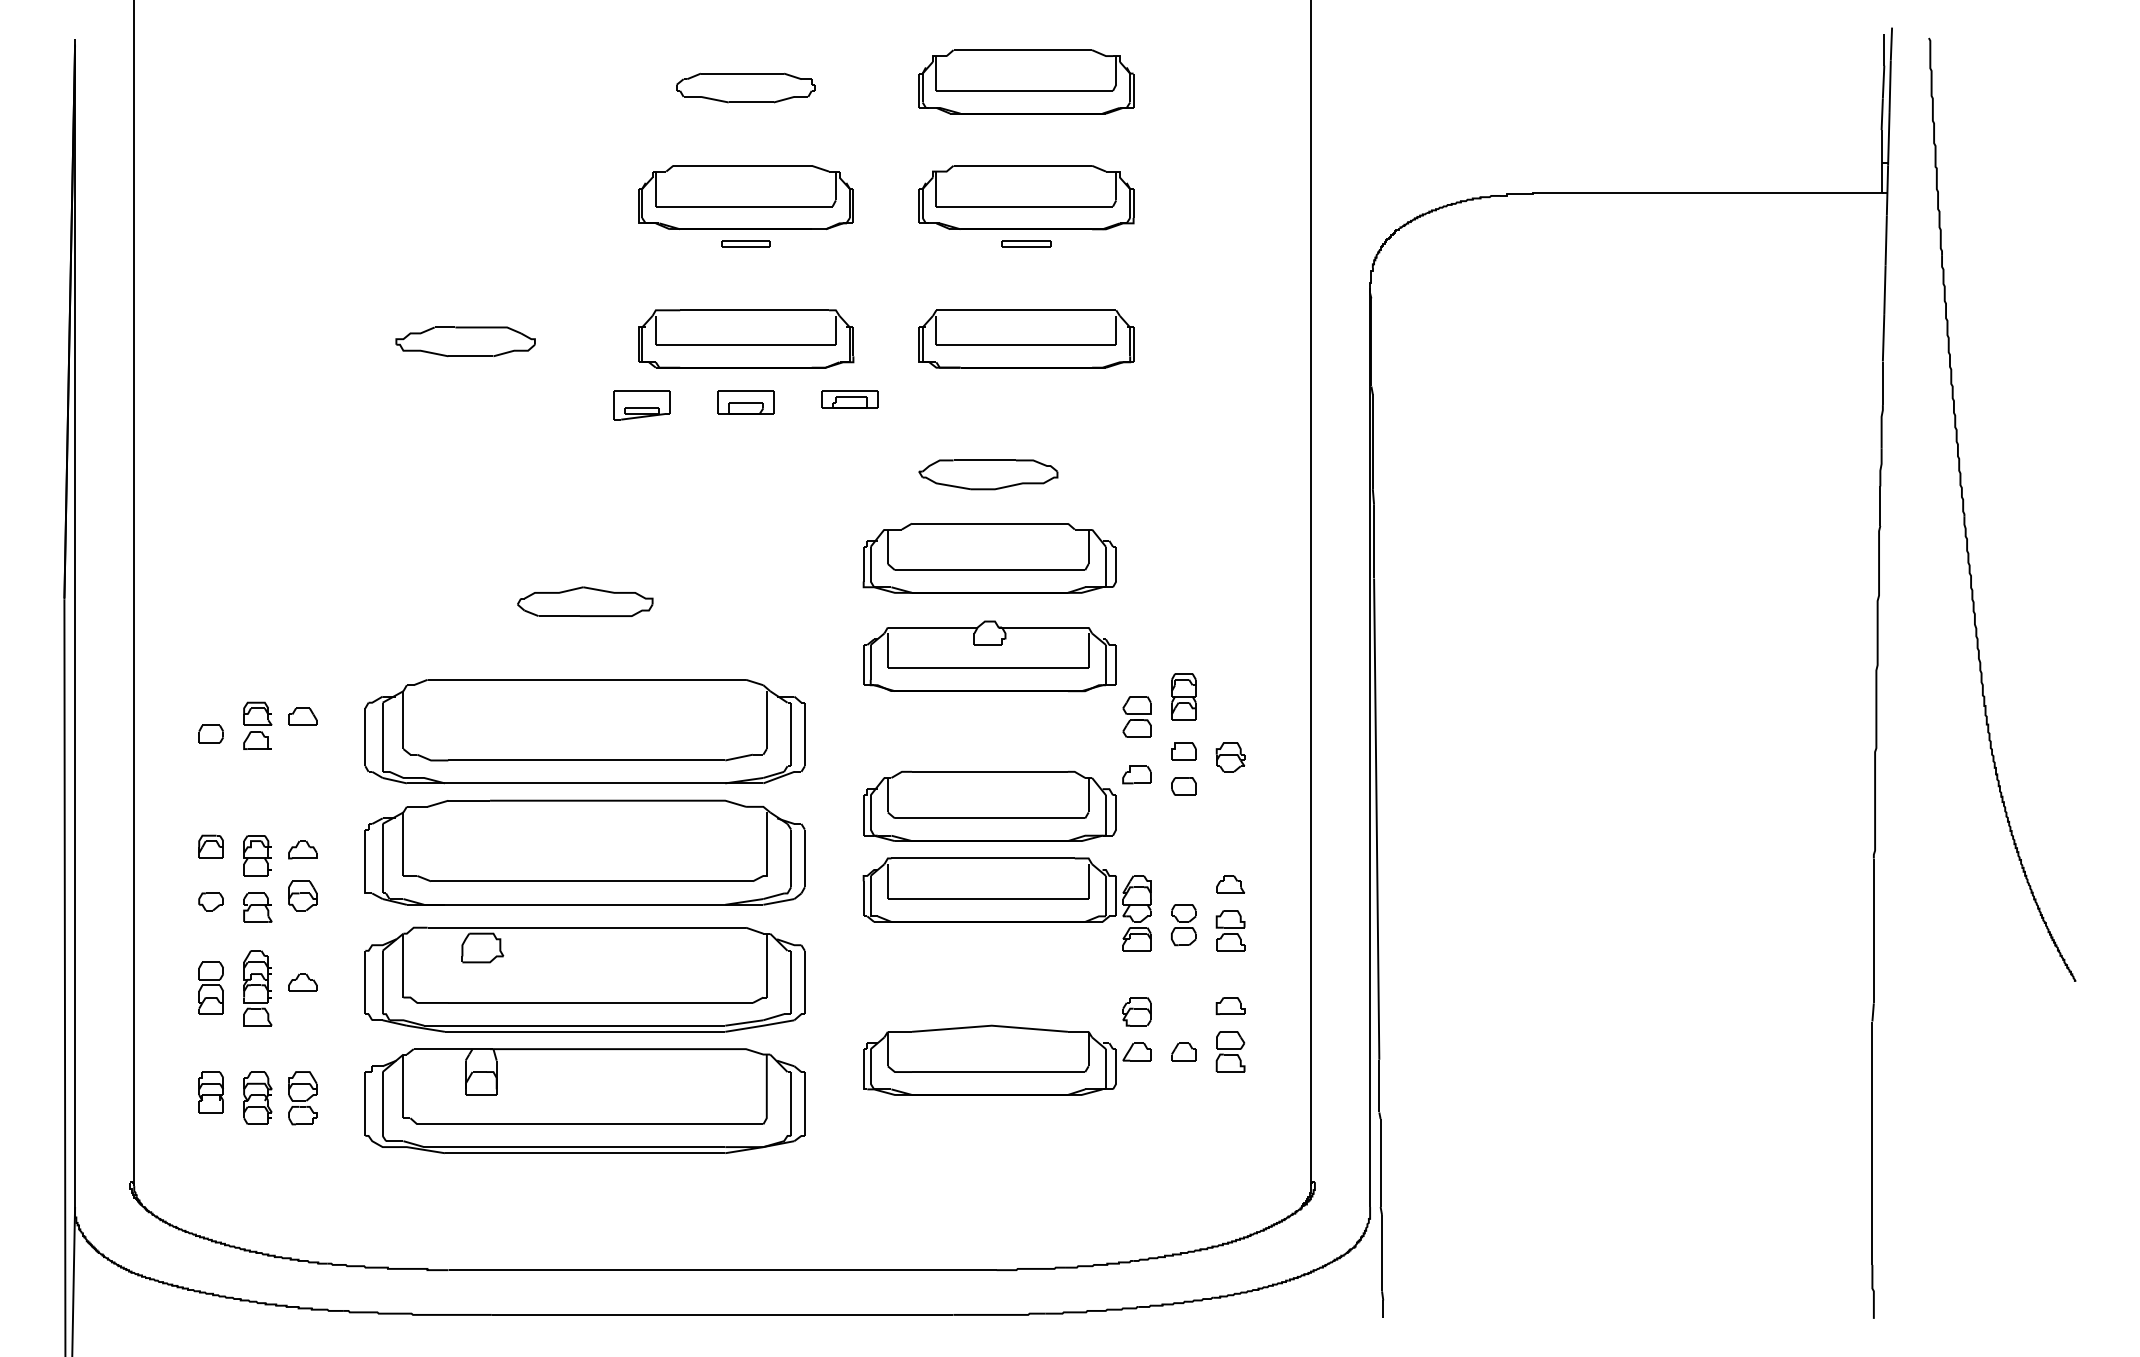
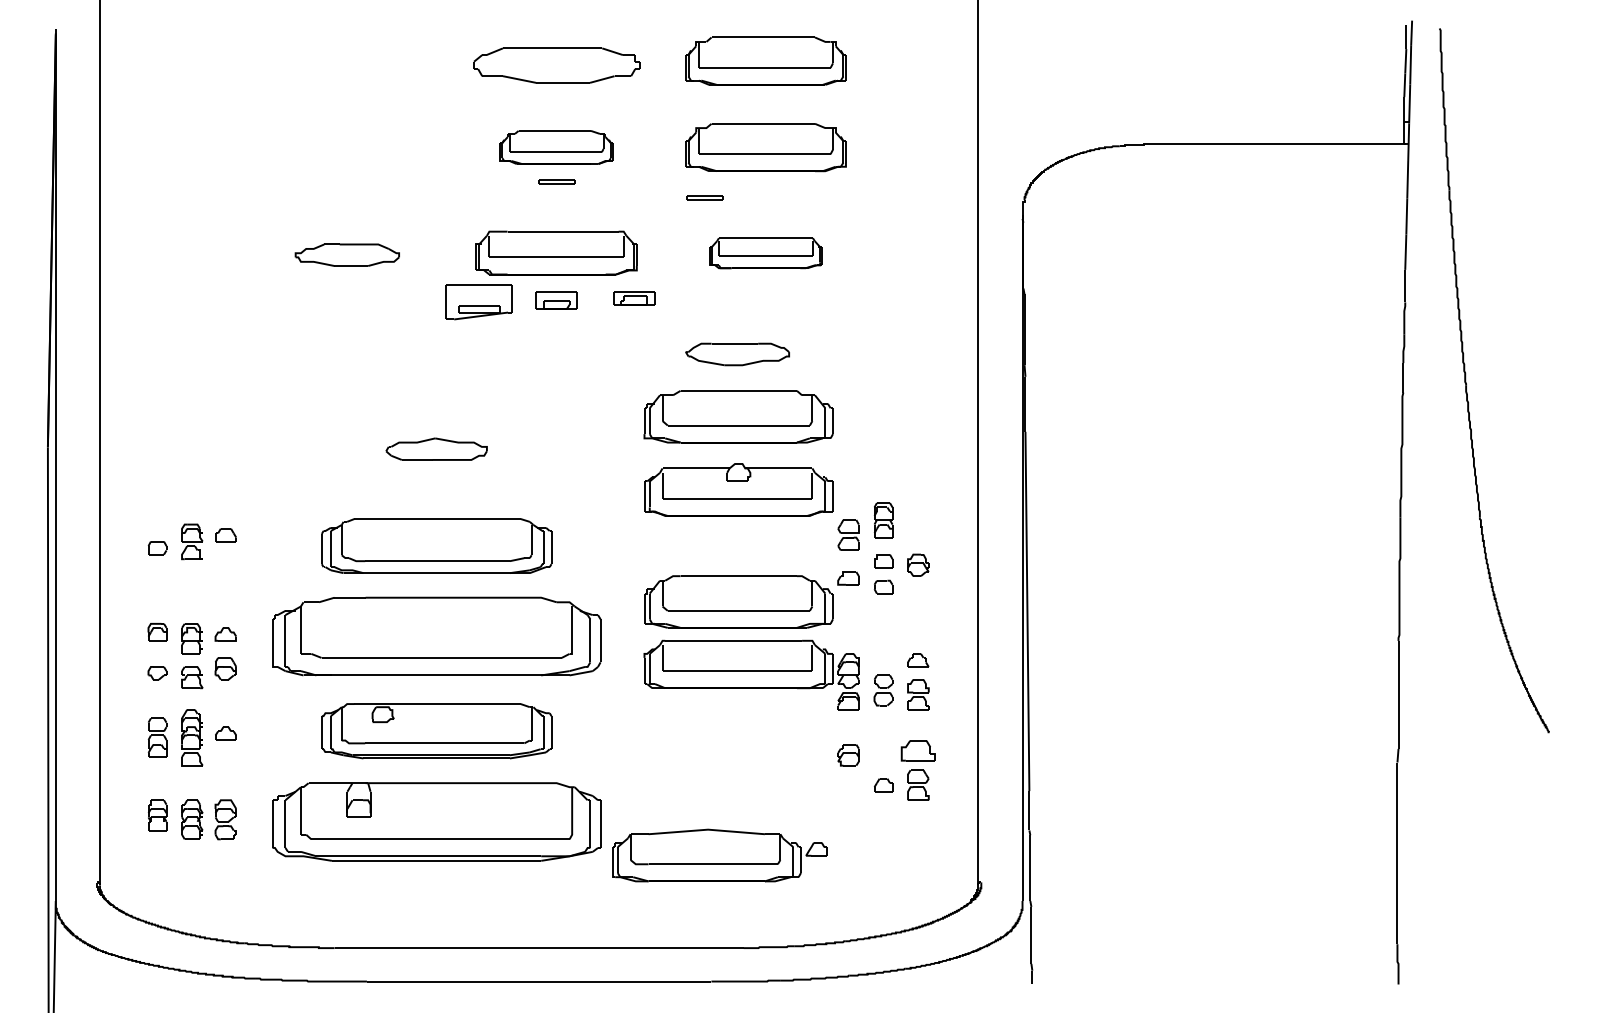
part: (745, 87) -> (556, 65), size x1.6
part: (745, 197) -> (556, 147), size x0.7
part: (1025, 243) -> (704, 197), moved
part: (1025, 339) -> (765, 253), size x0.7
part: (641, 405) -> (478, 302), size x1.6
part: (585, 730) -> (436, 545), size x0.7
part: (585, 978) -> (436, 730), size x0.7
part: (1230, 1005) -> (918, 750), size x1.6
part: (1007, 1060) -> (719, 855), moved

